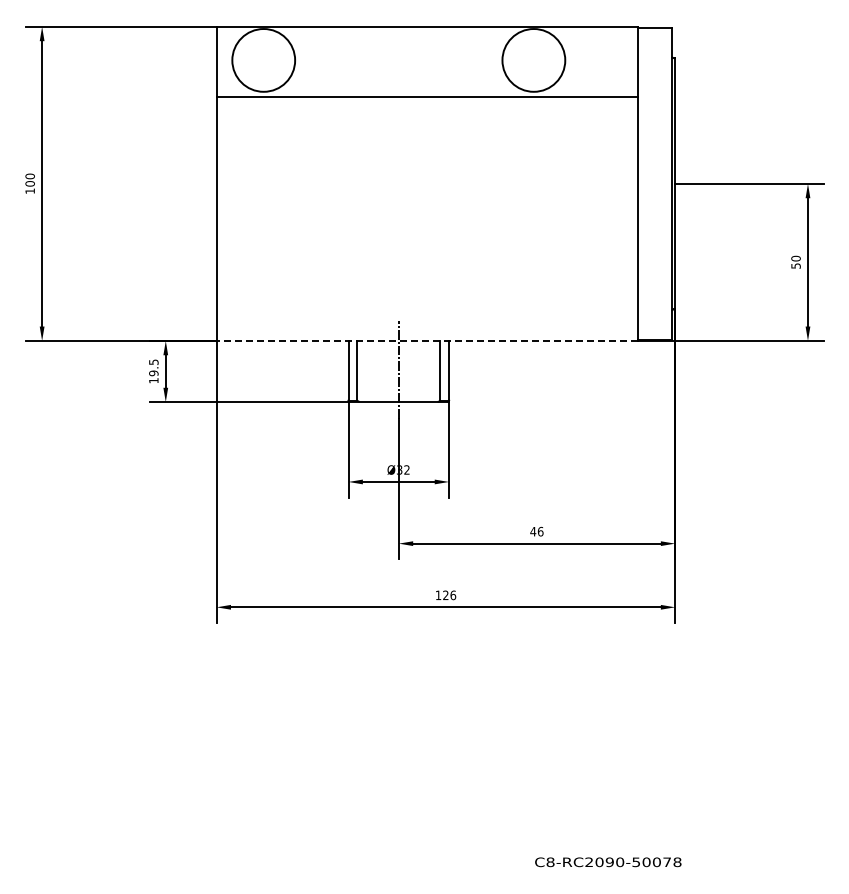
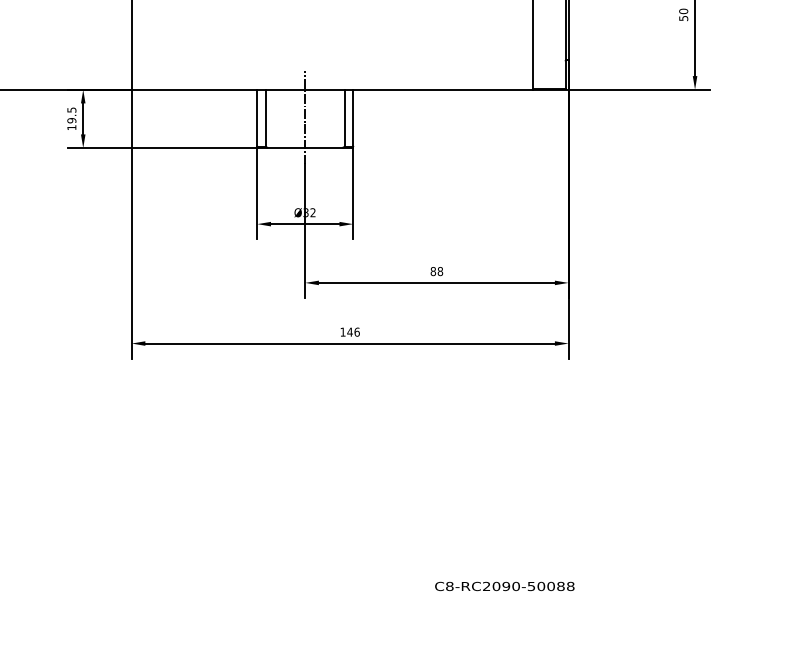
line: (426, 340) -> (331, 89), dashed -> solid
text: (536, 531) -> (436, 271), 46 -> 88
text: (445, 595) -> (349, 332), 126 -> 146
text: (667, 862) -> (561, 586), C8-RC2090-50078 -> C8-RC2090-50088

